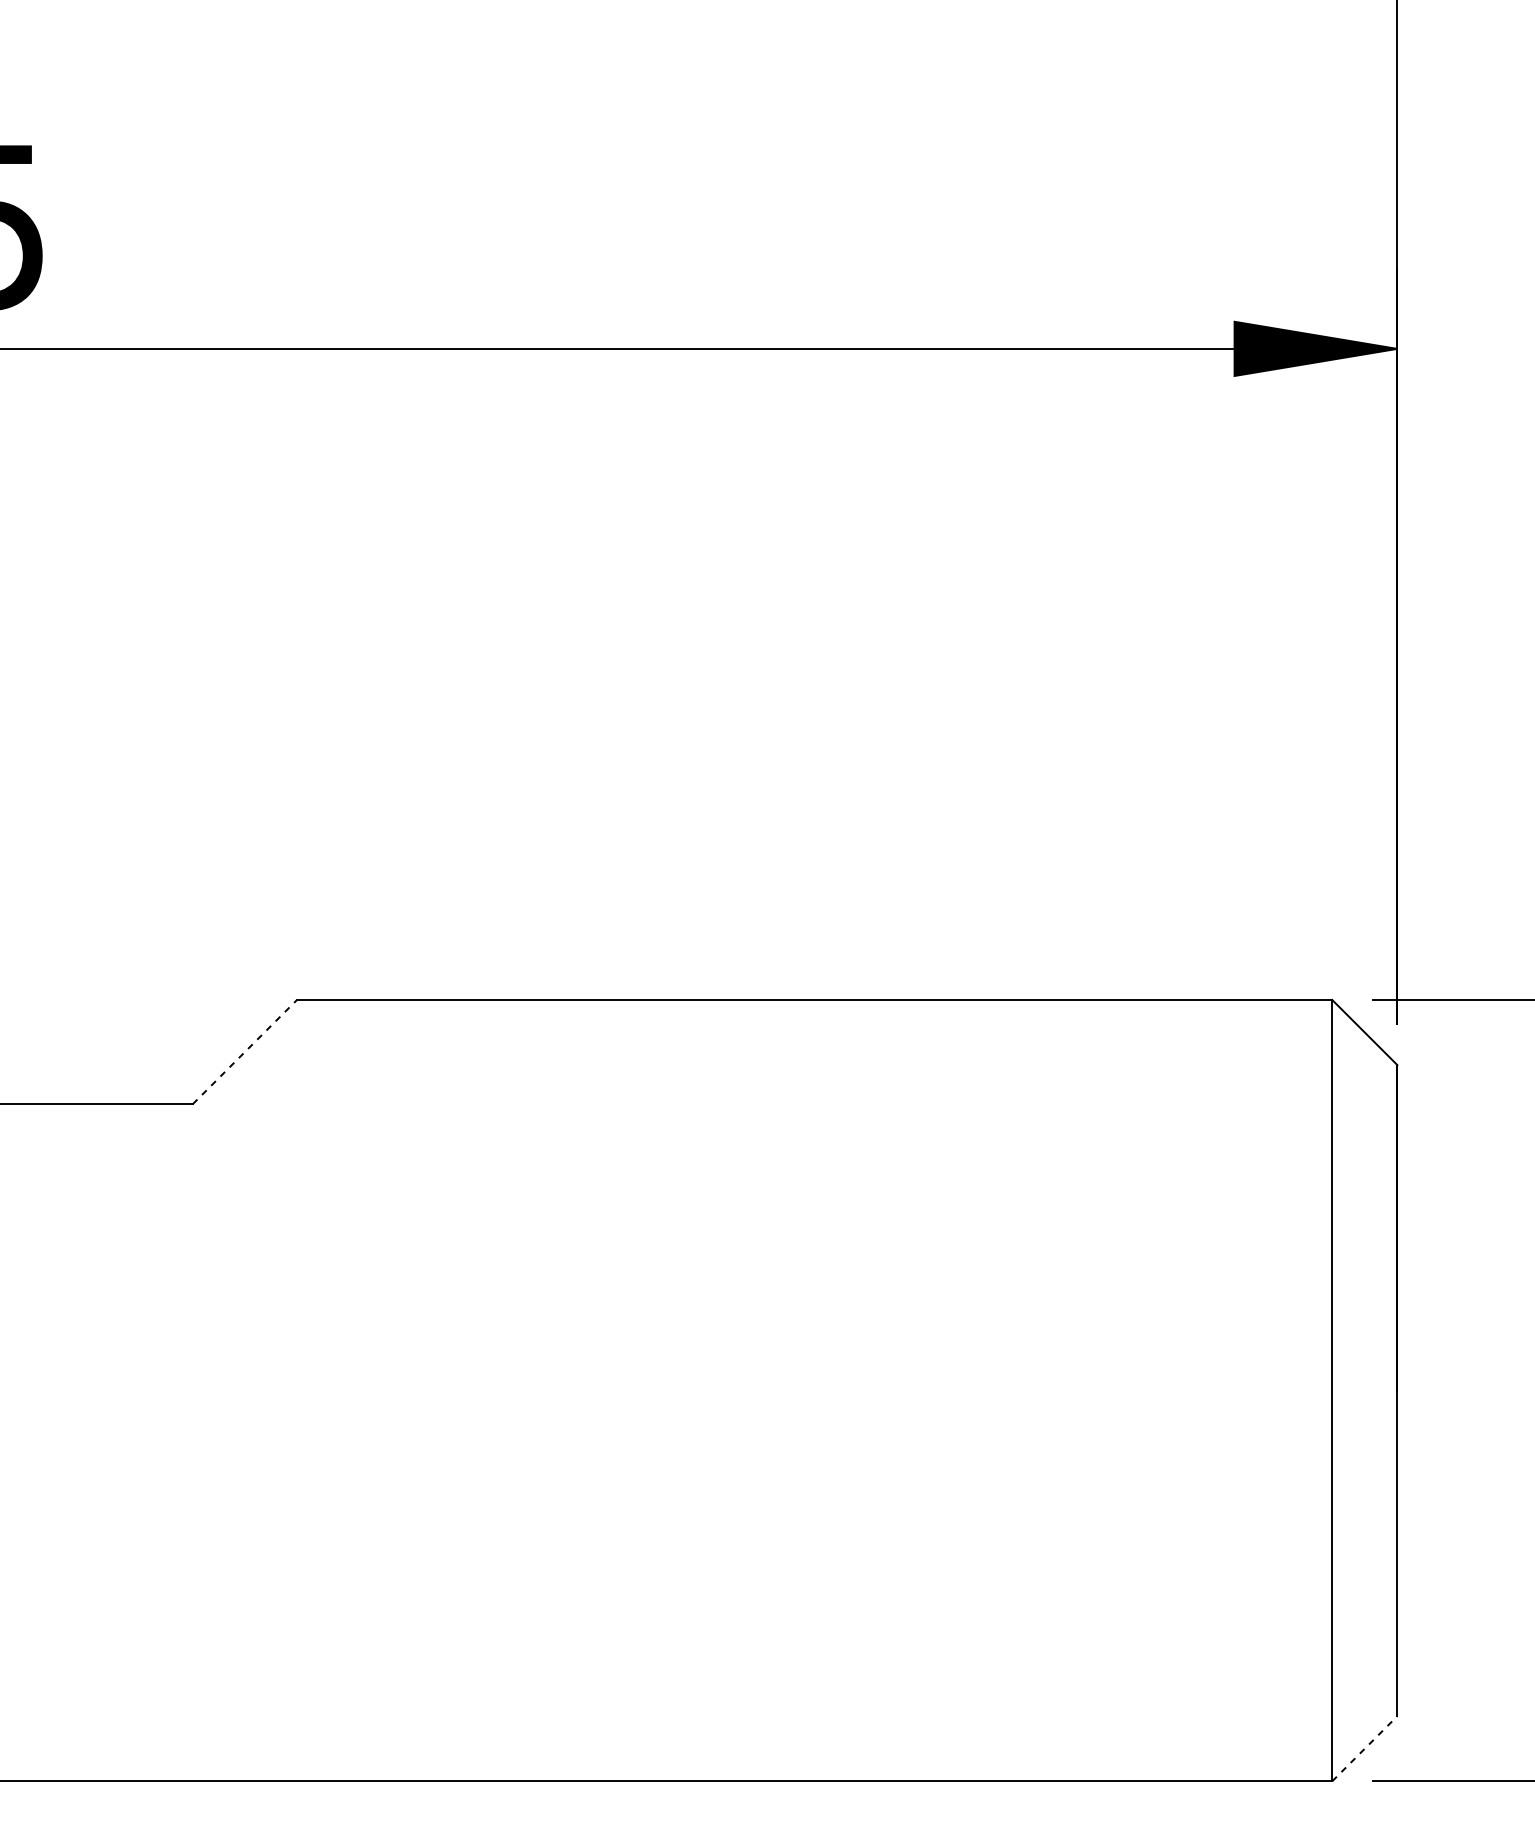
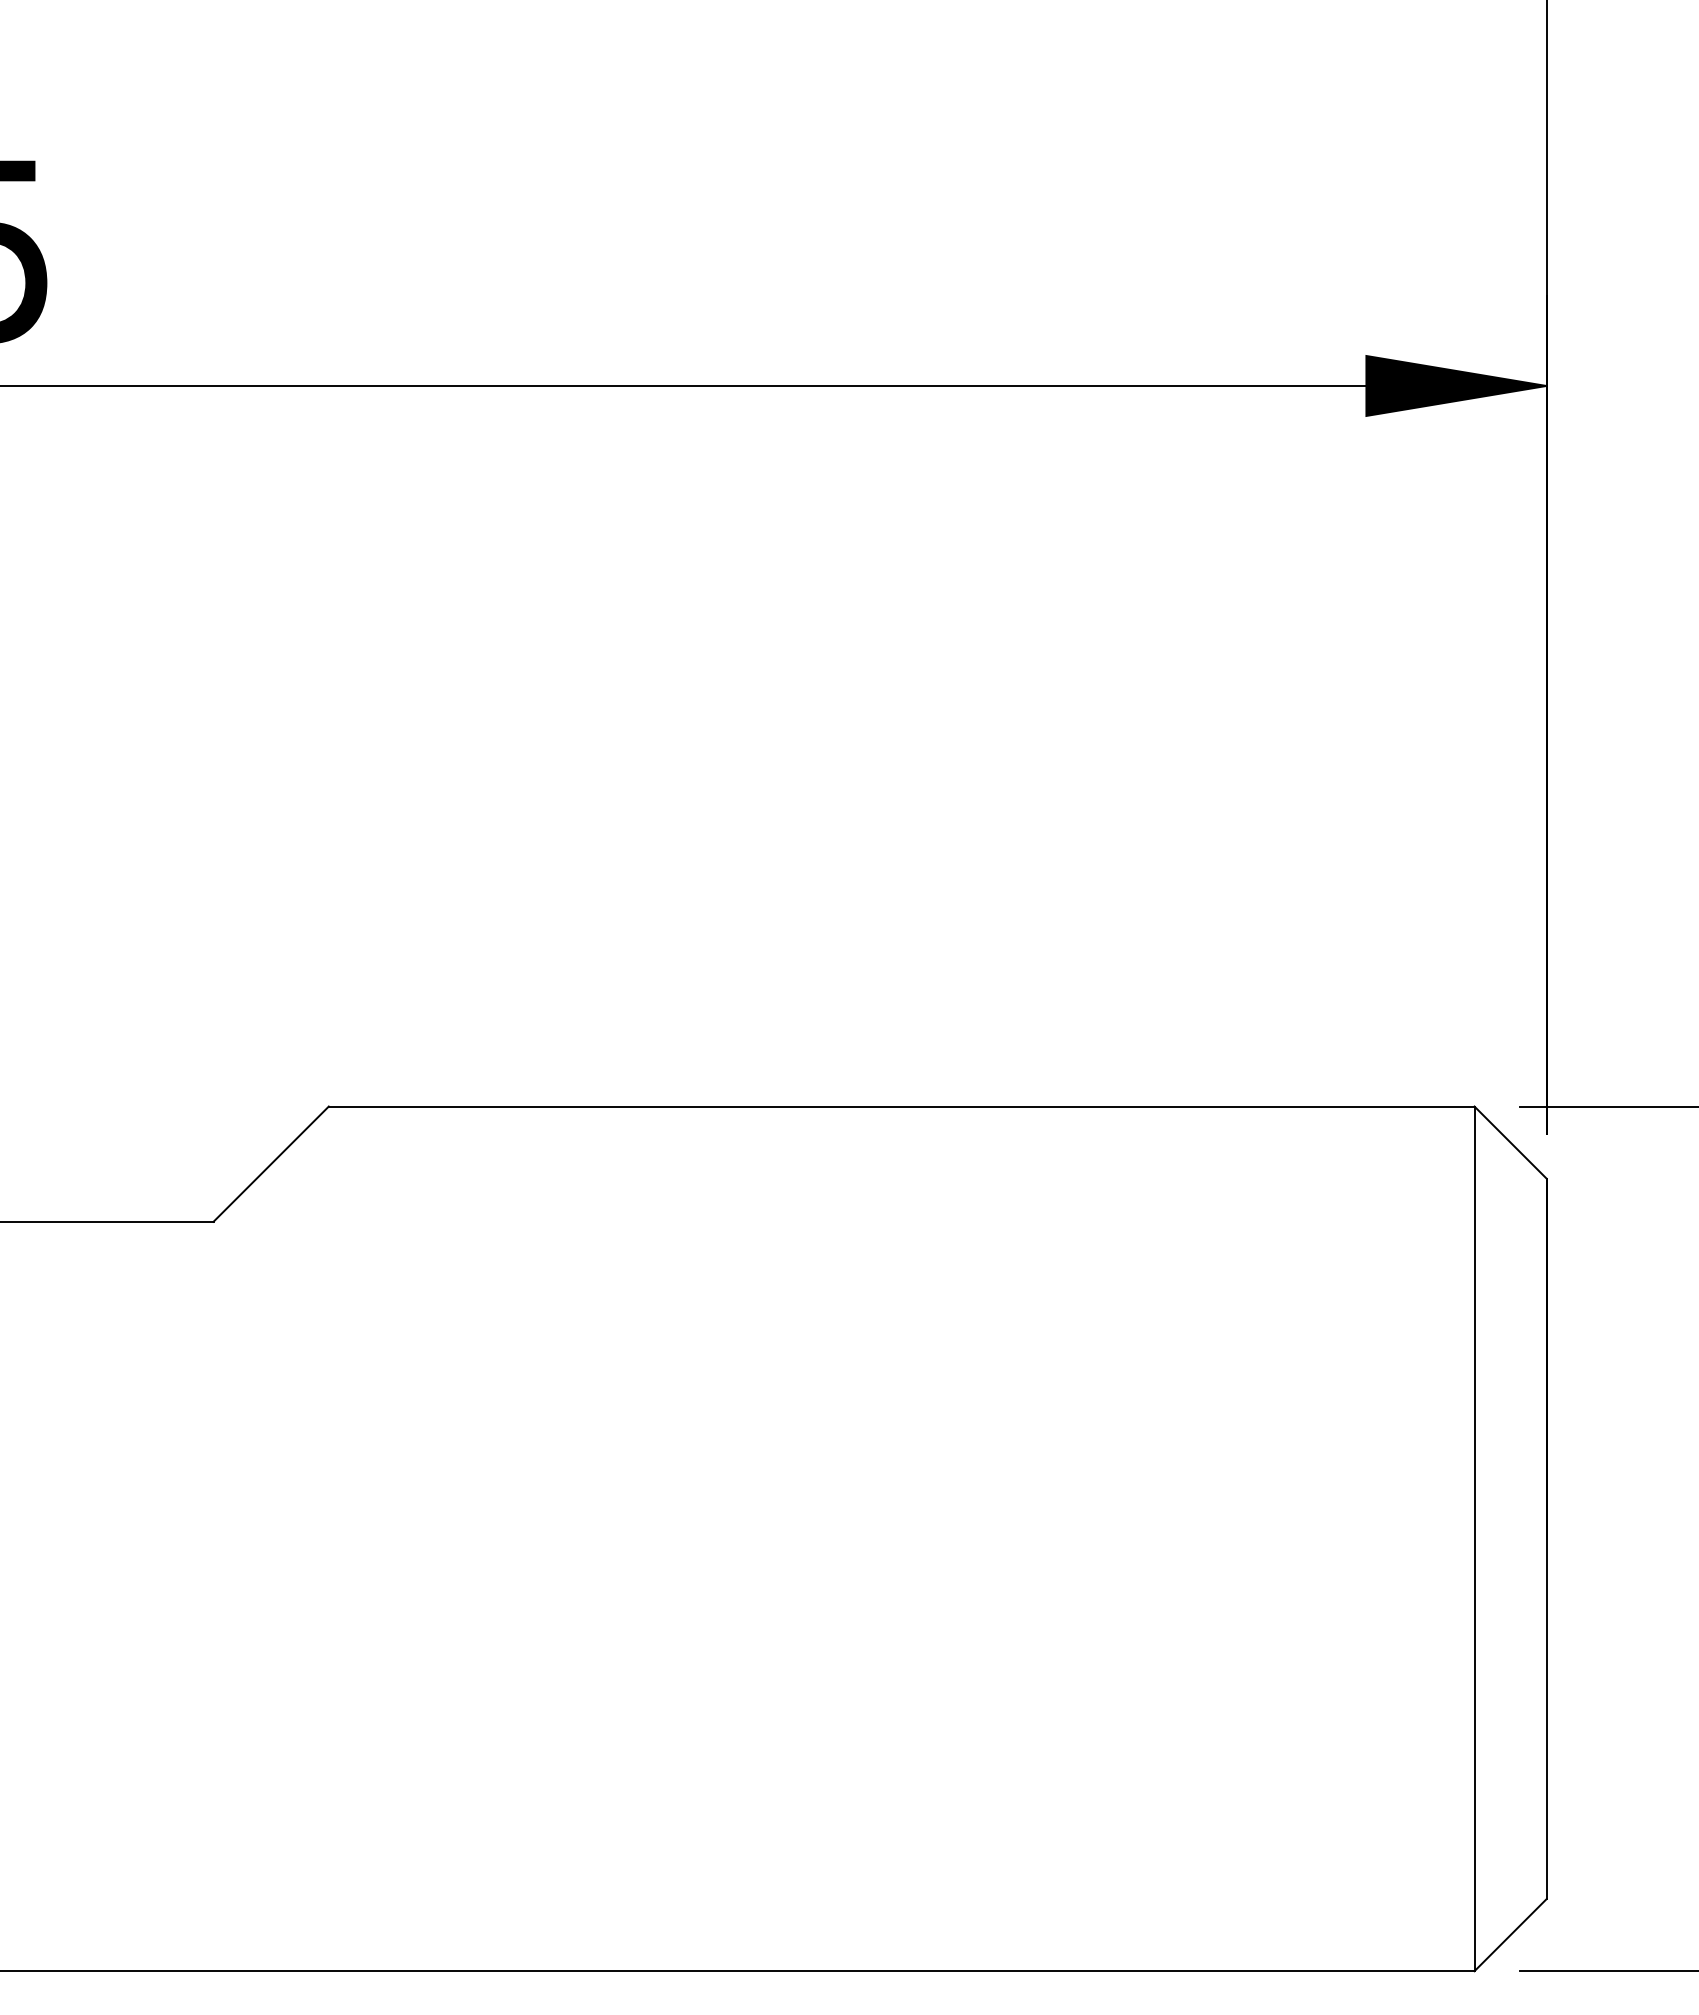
line: (245, 1052) -> (271, 1164), dashed -> solid
line: (1364, 1749) -> (1510, 1935), dashed -> solid

